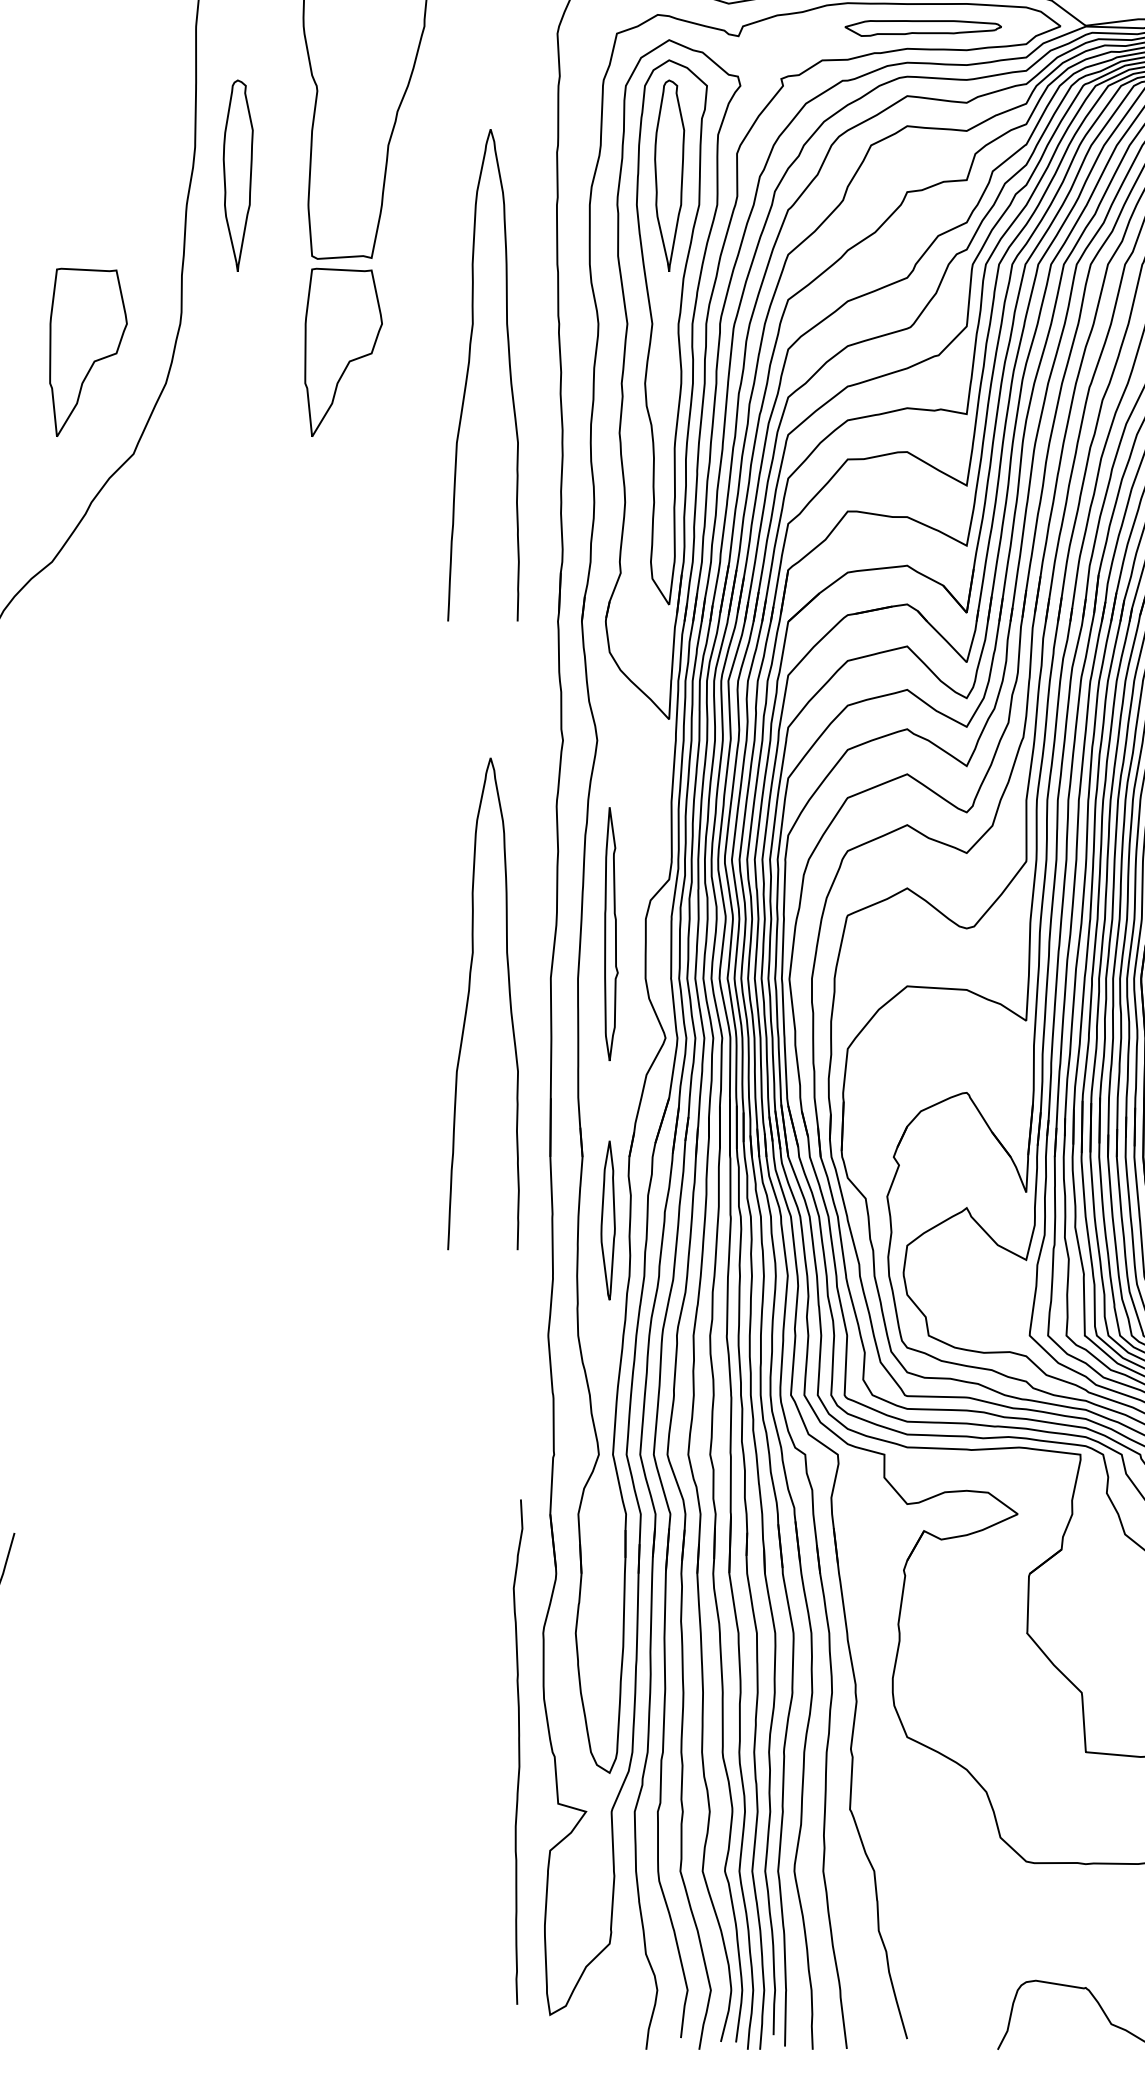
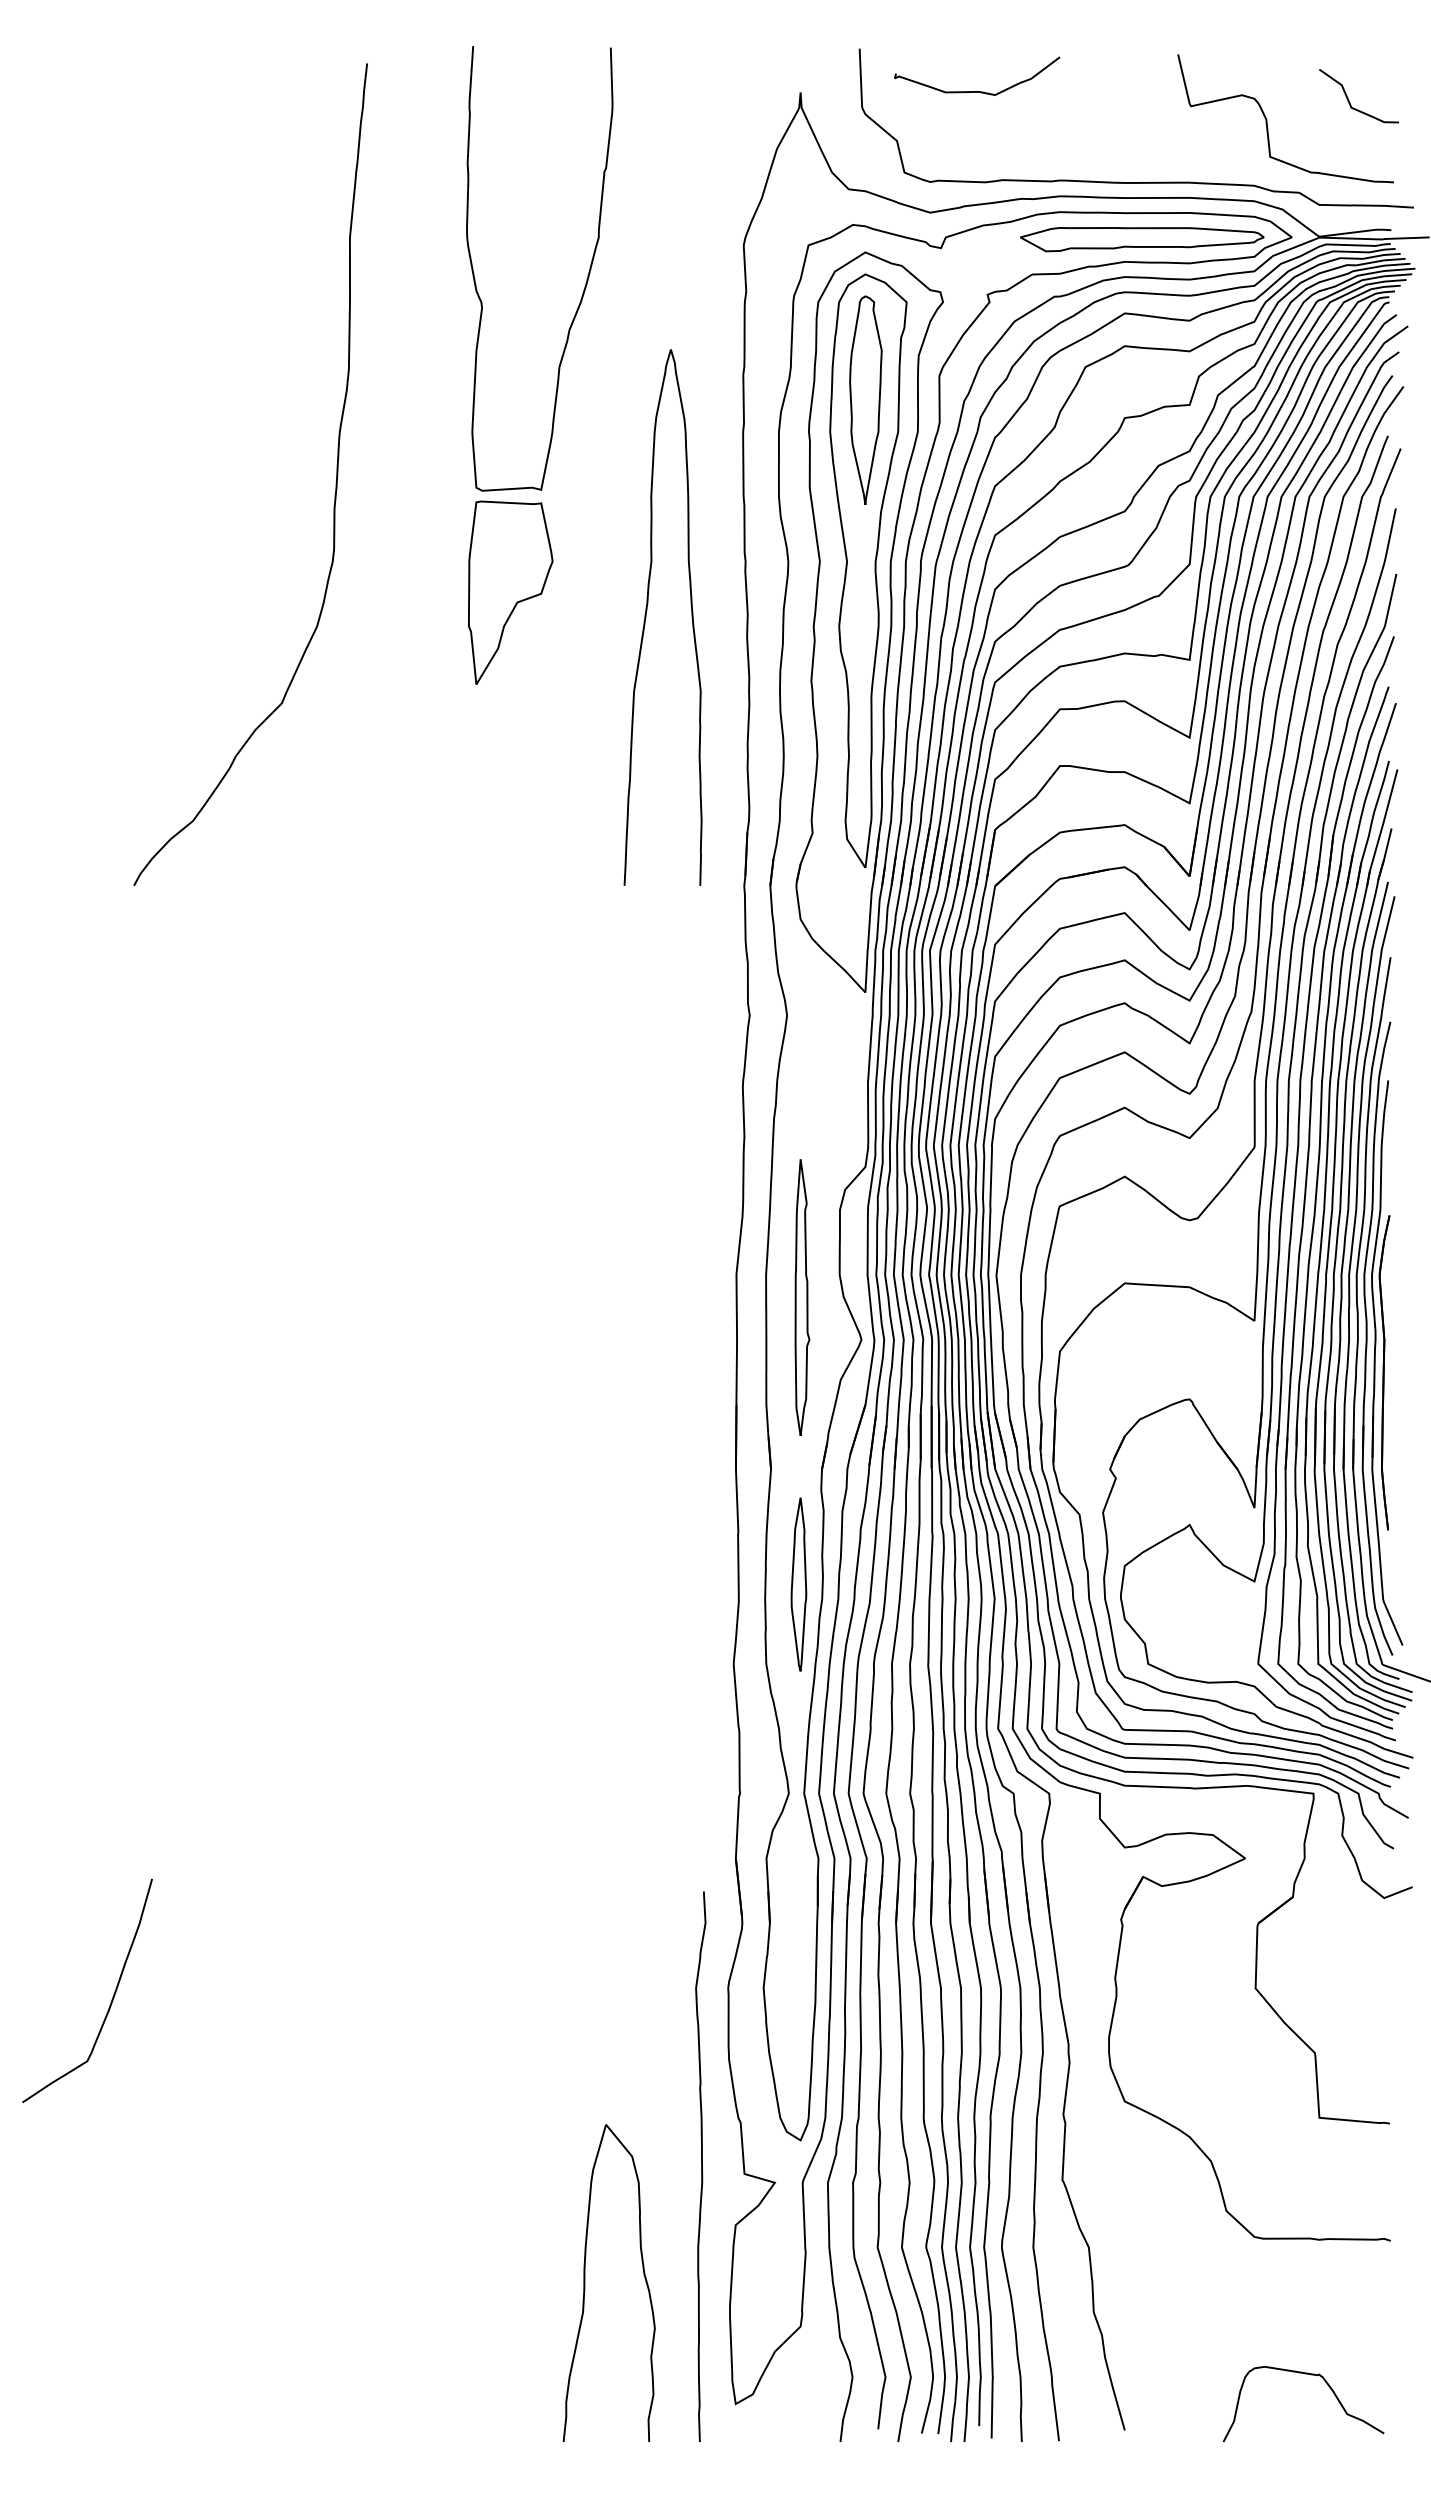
part: (923, 28) -> (1142, 239), size x1.43
part: (237, 175) -> (395, 399), removed
part: (88, 352) -> (232, 592), removed
part: (611, 934) -> (802, 1297), moved
curve: (468, 1003) -> (646, 1302), removed
part: (607, 1220) -> (798, 1584), moved
curve: (518, 1751) -> (701, 2166), moved
curve: (412, 1903) -> (585, 2282), added

